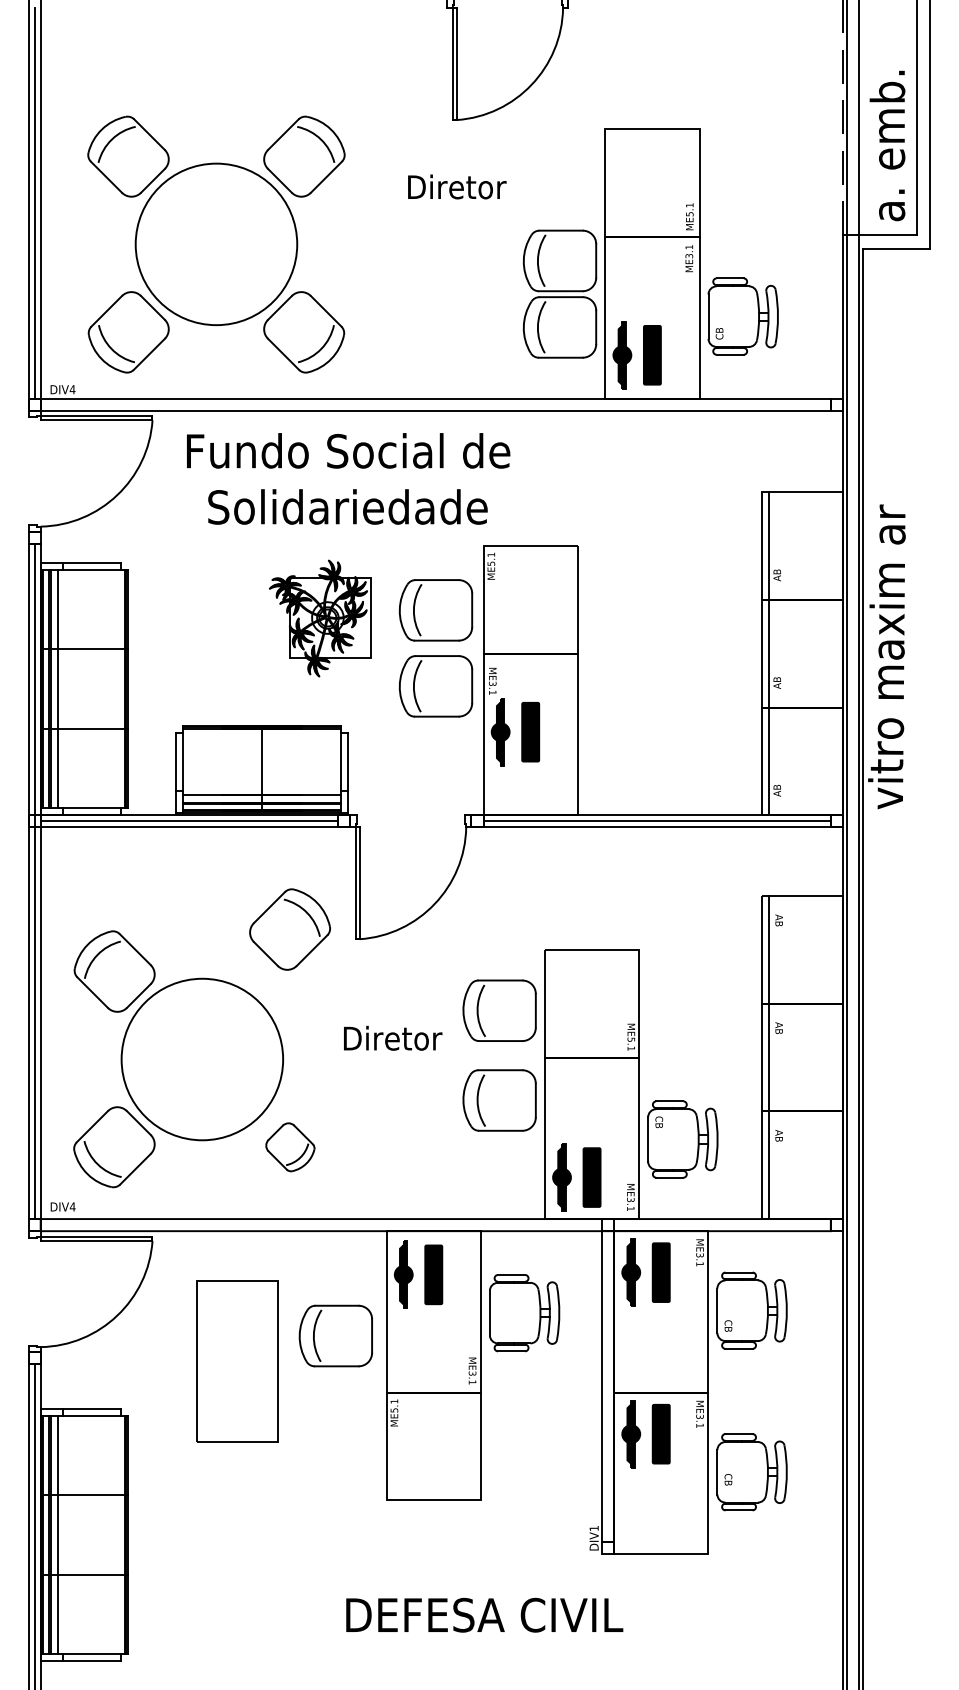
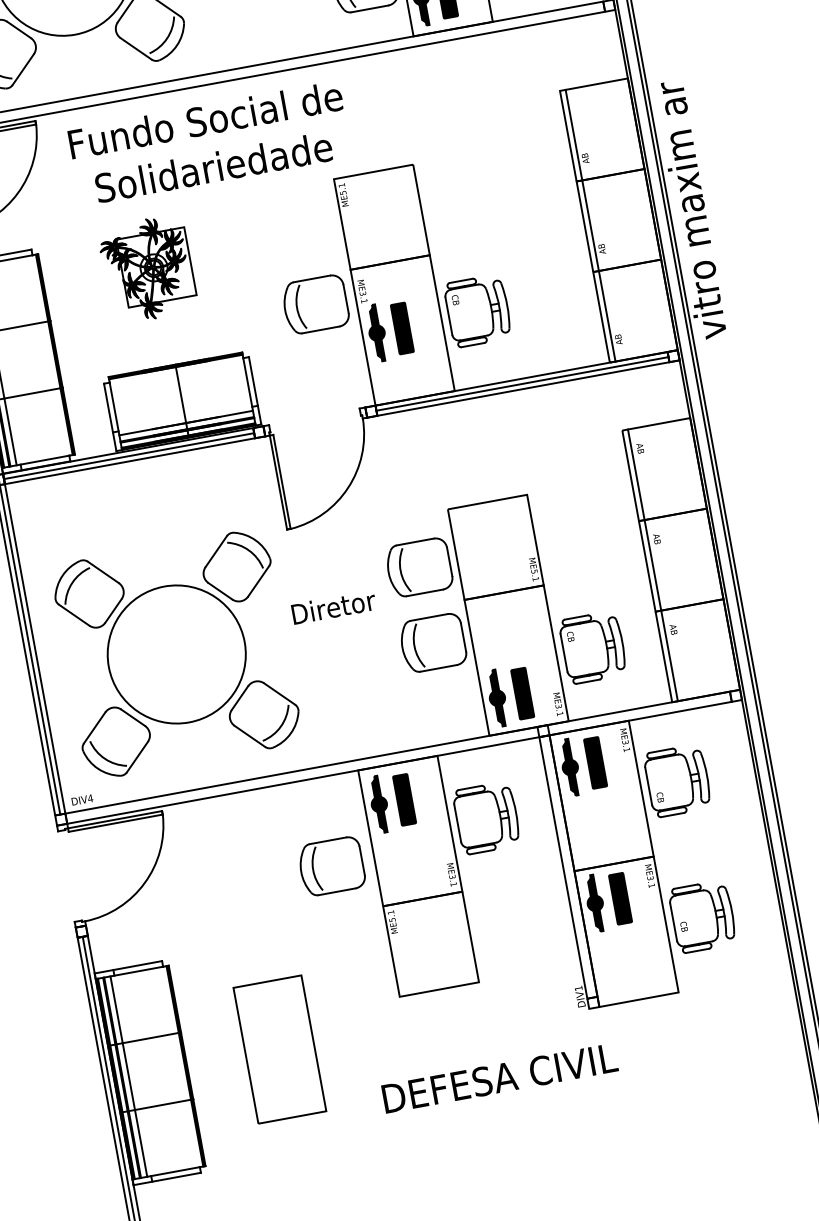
part: (435, 610) -> (303, 240), removed
part: (320, 618) -> (147, 269), moved
part: (621, 727) -> (478, 310), added
part: (289, 929) -> (236, 567), moved
part: (290, 1147) -> (264, 714), size x1.67
part: (237, 1361) -> (279, 1049), moved

